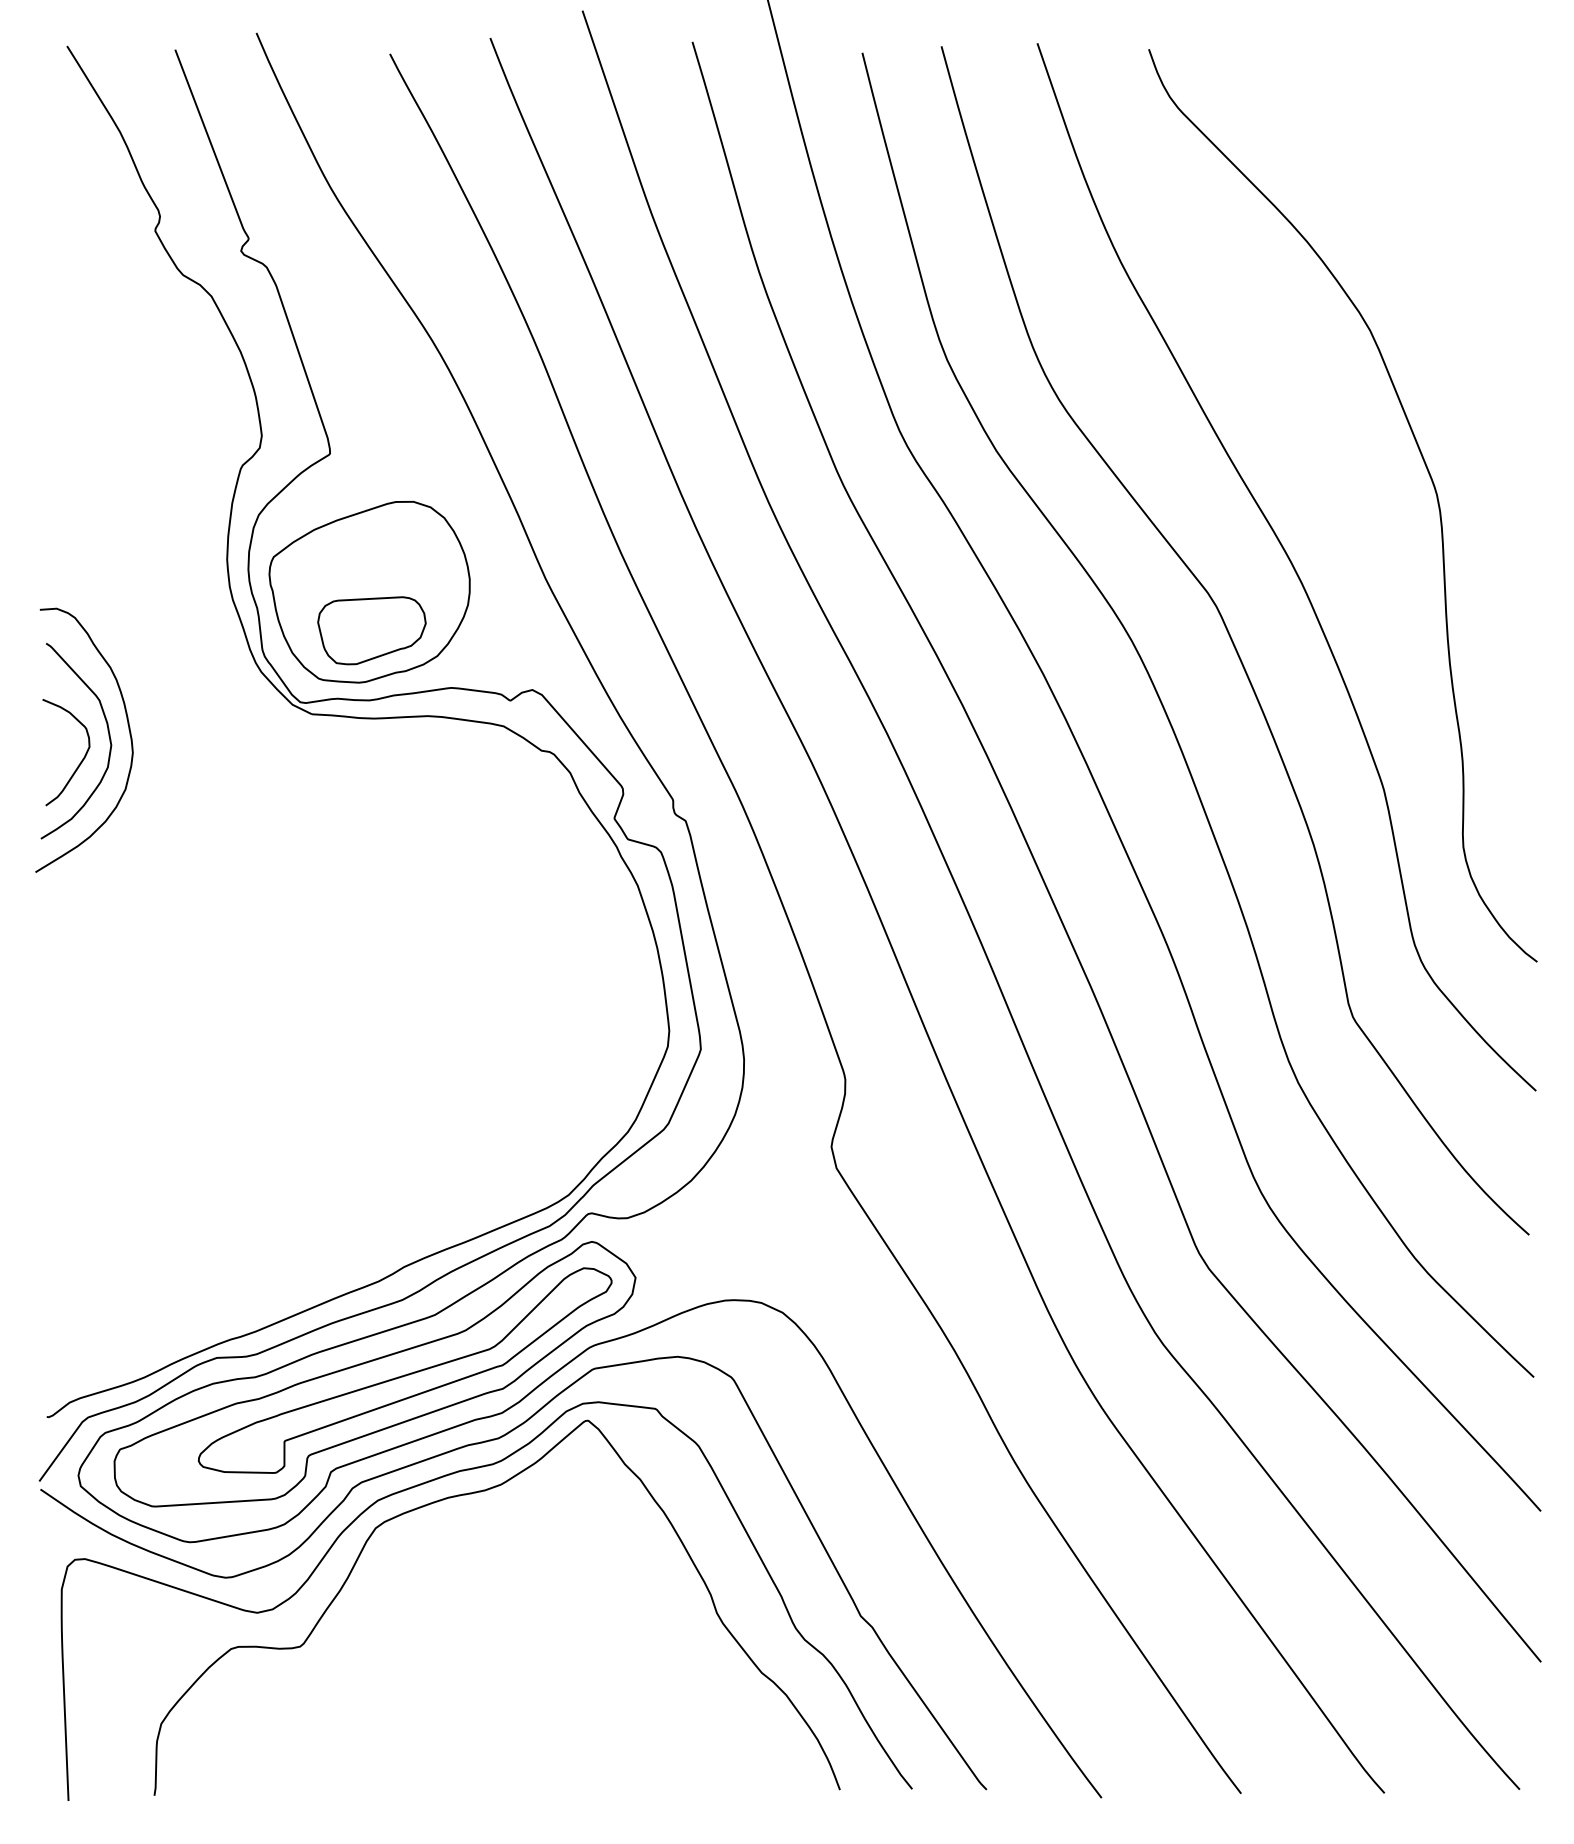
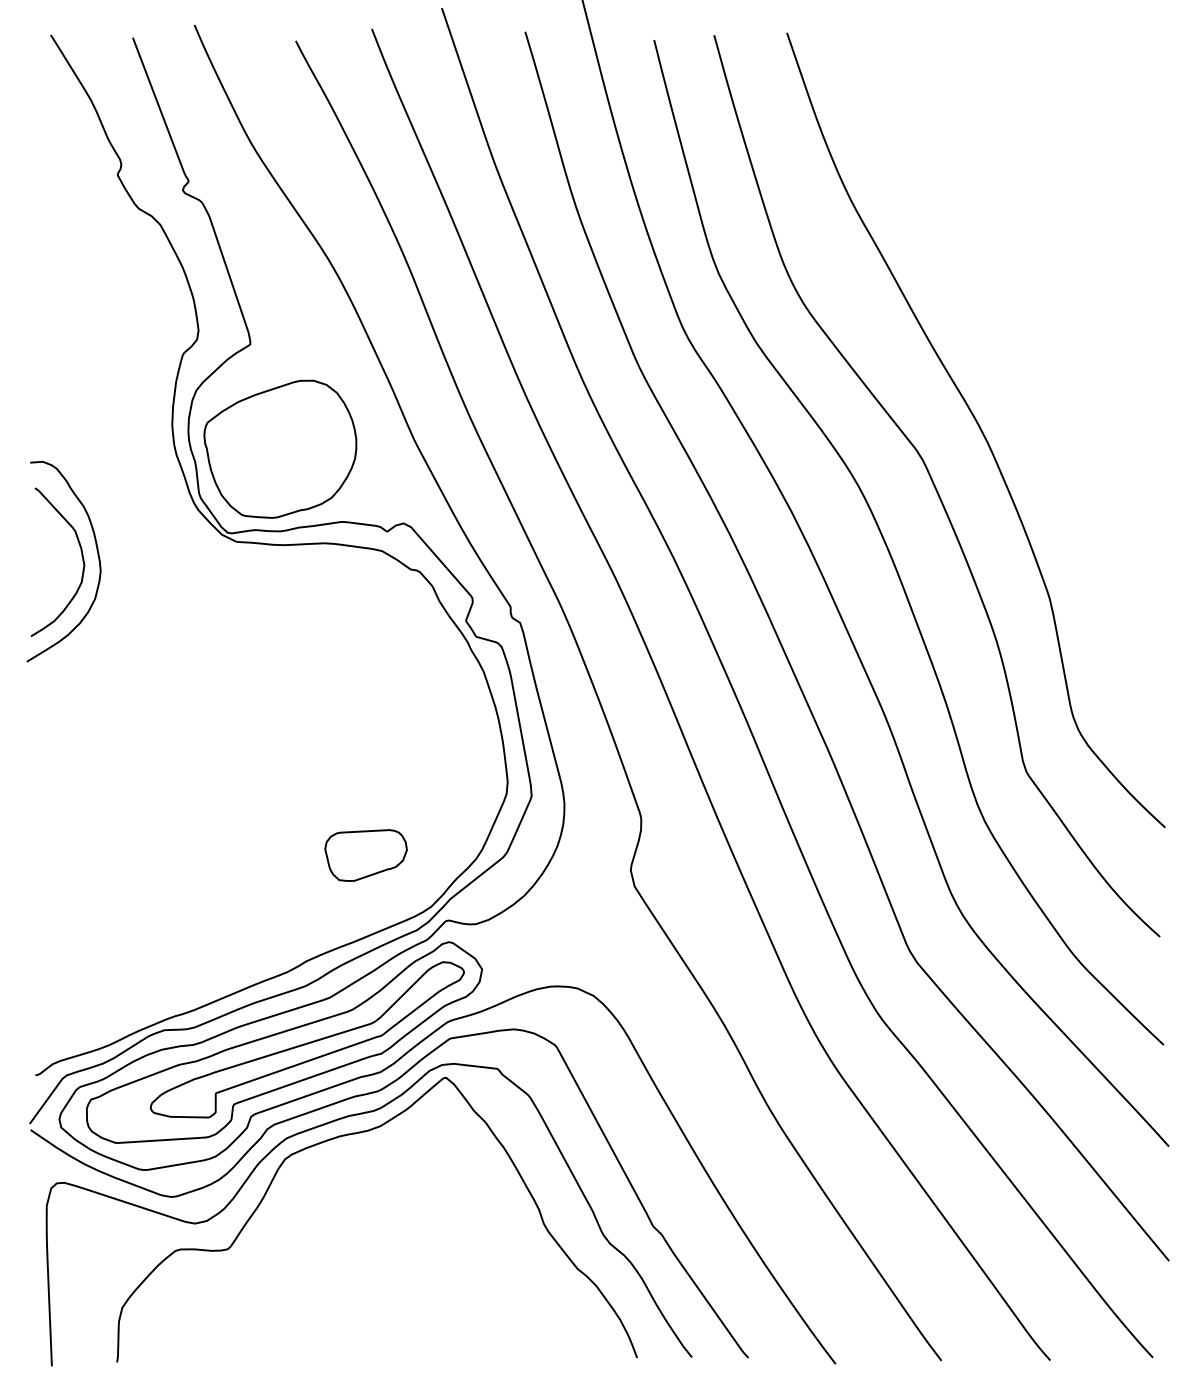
curve: (1425, 468) -> (1081, 355), removed
part: (371, 630) -> (365, 855), moved
curve: (81, 759) -> (61, 576), removed

